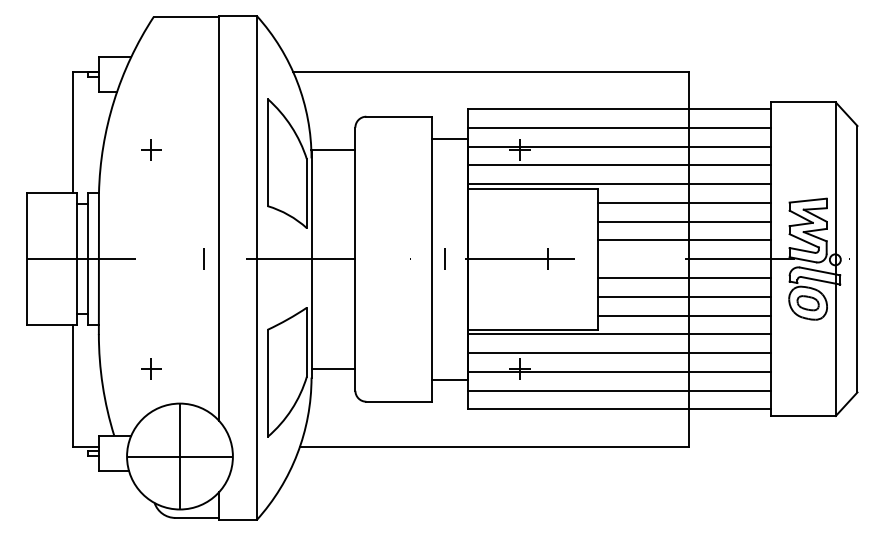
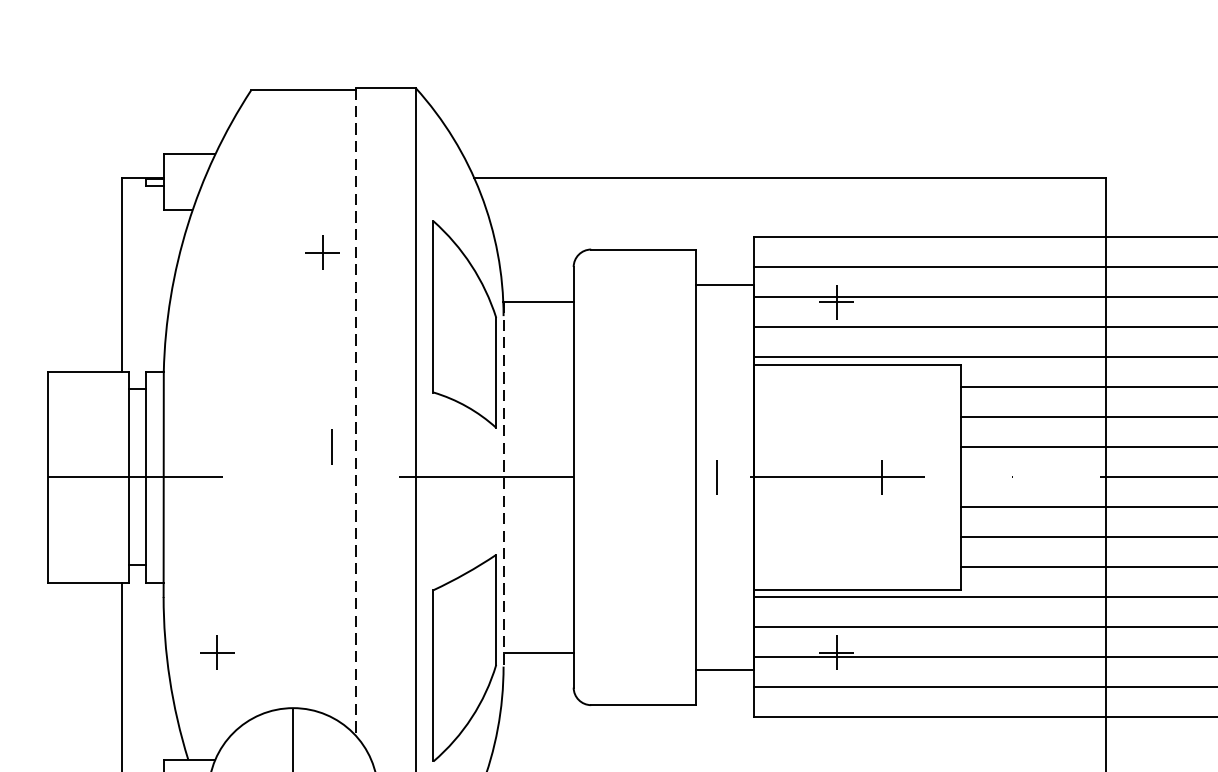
part: (151, 149) -> (322, 252), moved
line: (219, 218) -> (356, 412), solid -> dashed
line: (203, 258) -> (330, 445), moved
line: (311, 264) -> (503, 485), solid -> dashed
part: (151, 368) -> (217, 652), moved

